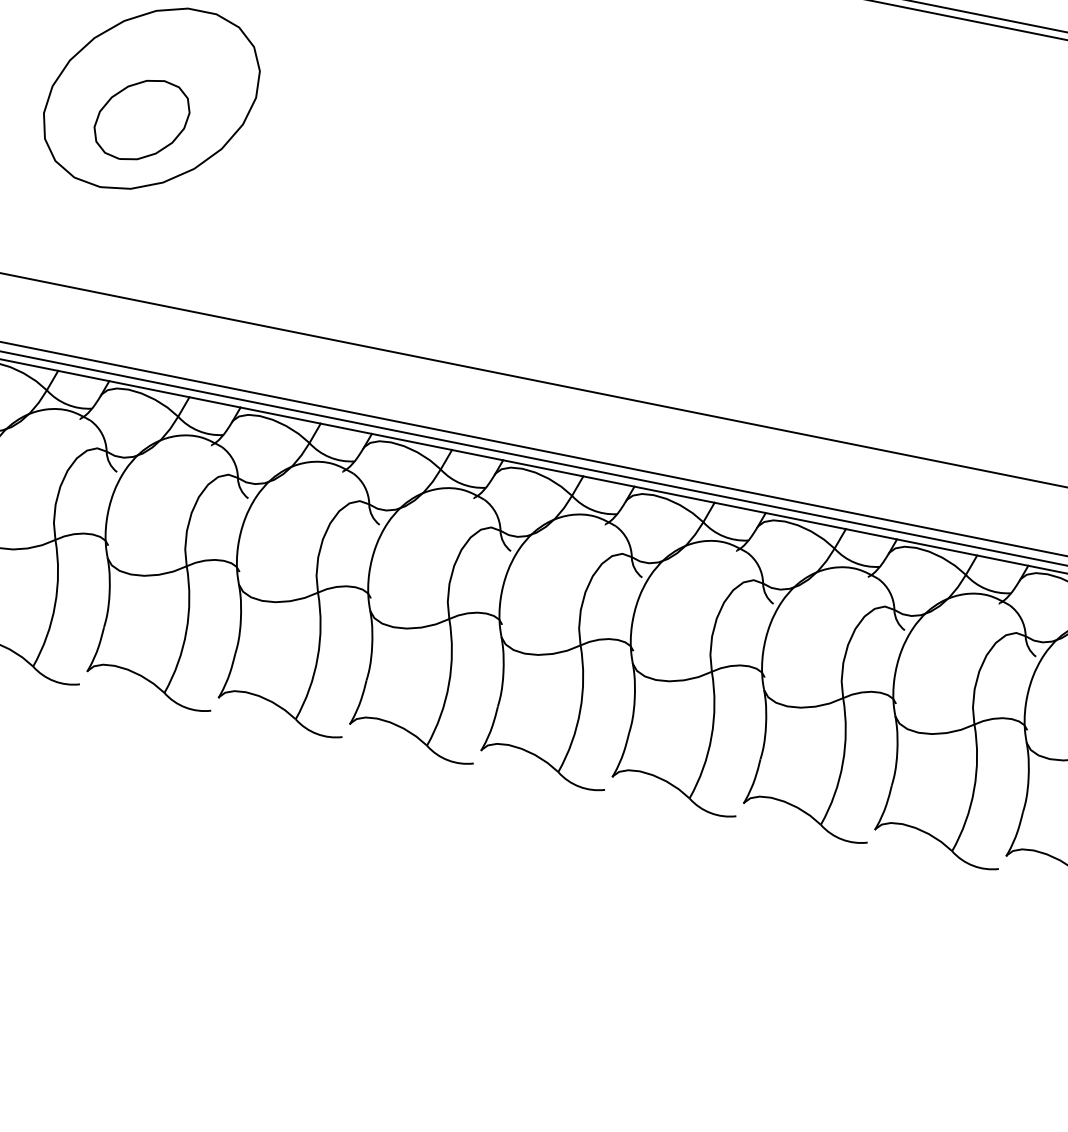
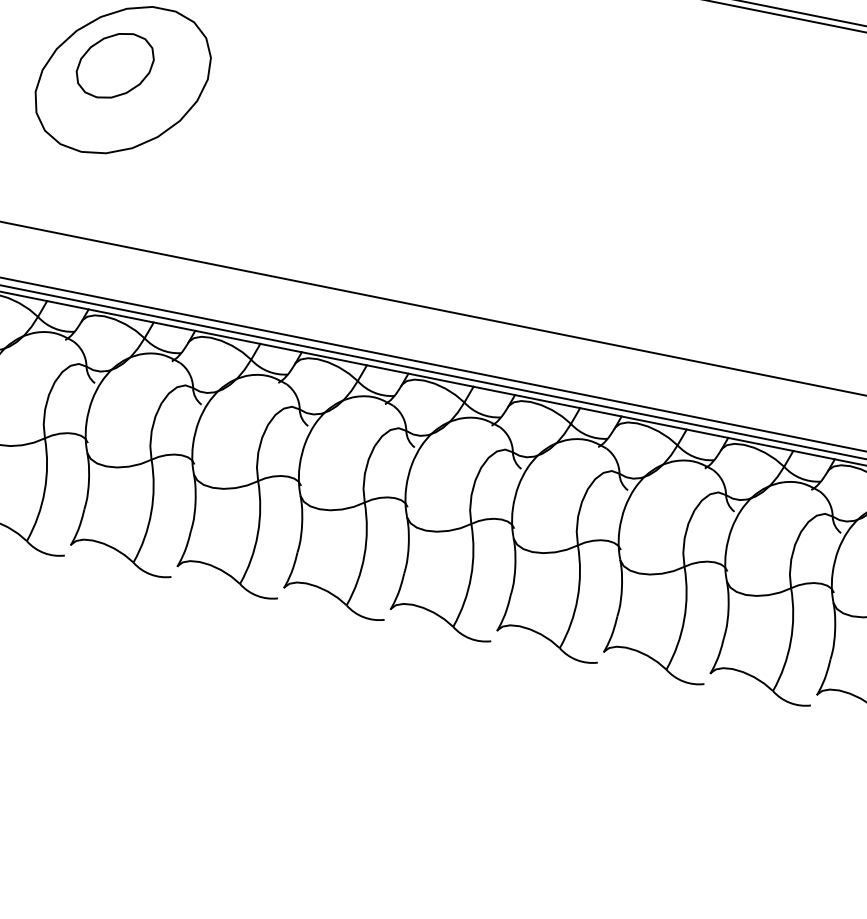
part: (141, 119) -> (114, 65), moved

